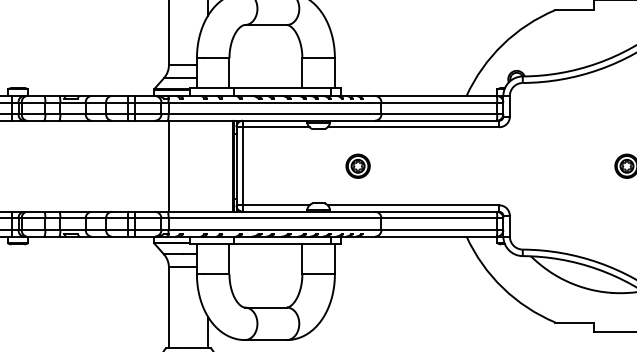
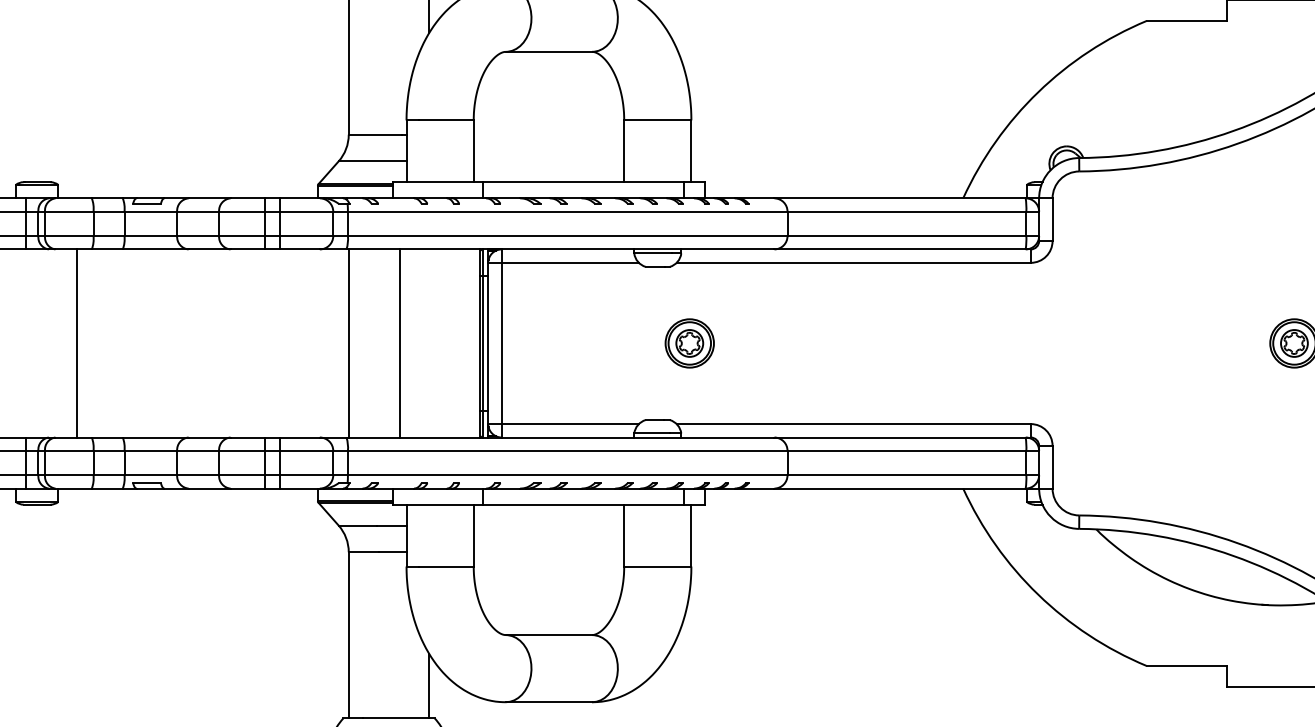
line: (37, 165) -> (77, 341), added
line: (193, 165) -> (399, 341), added
part: (357, 165) -> (688, 341), moved

